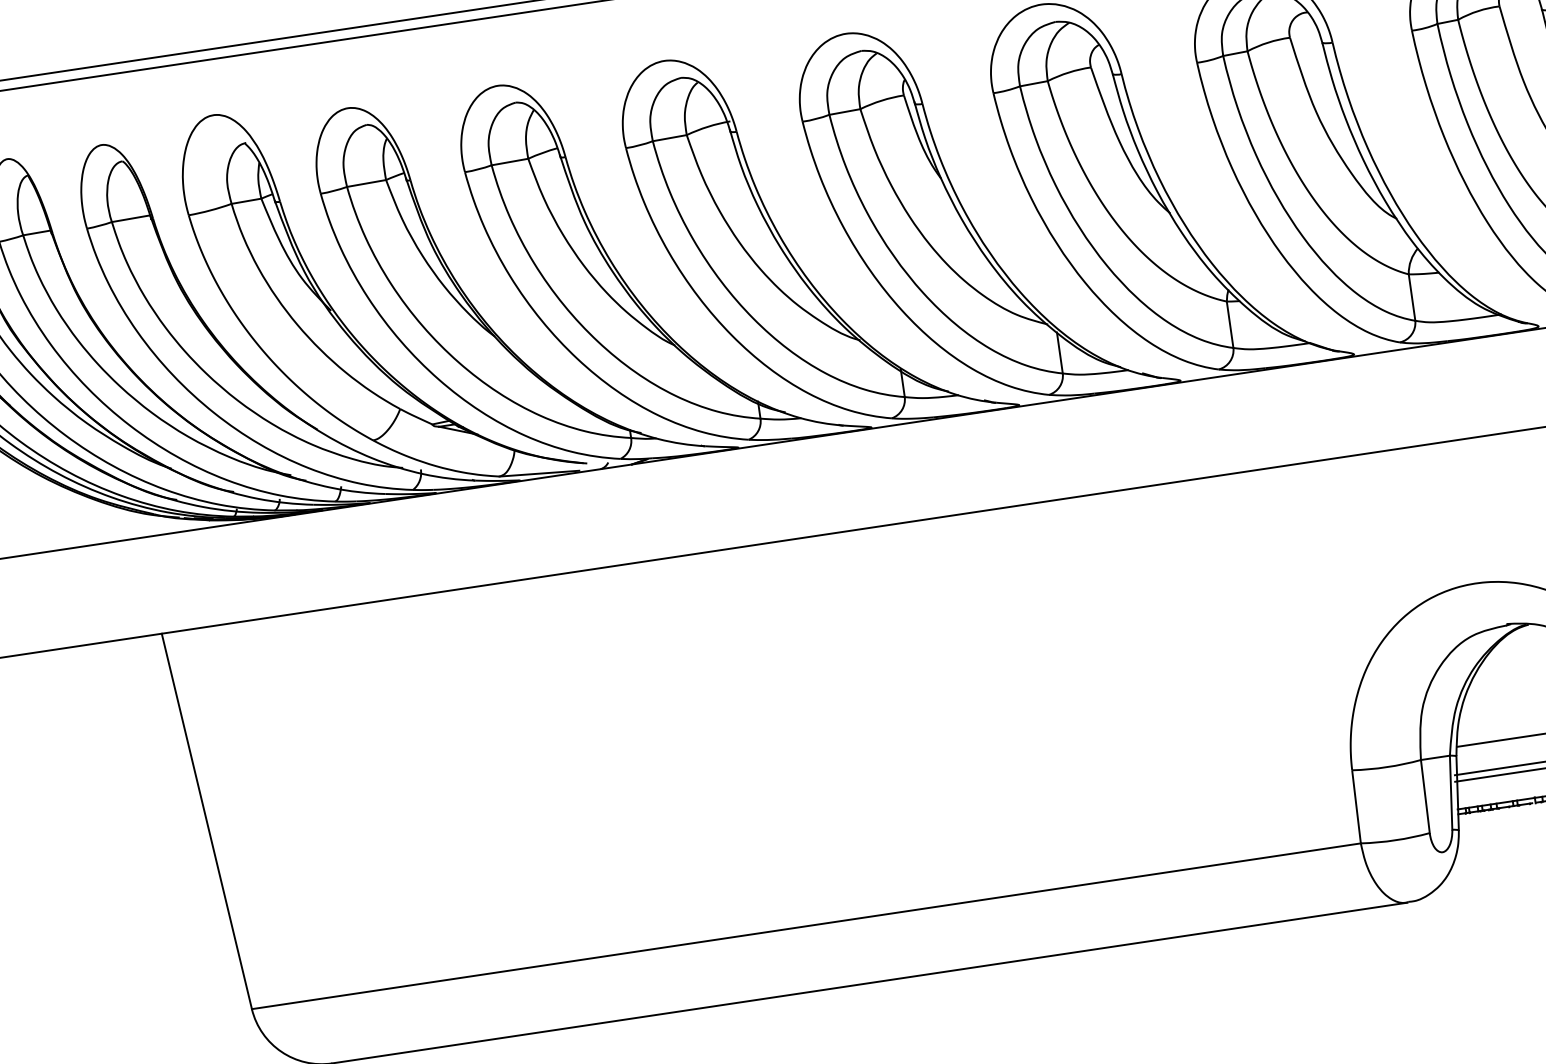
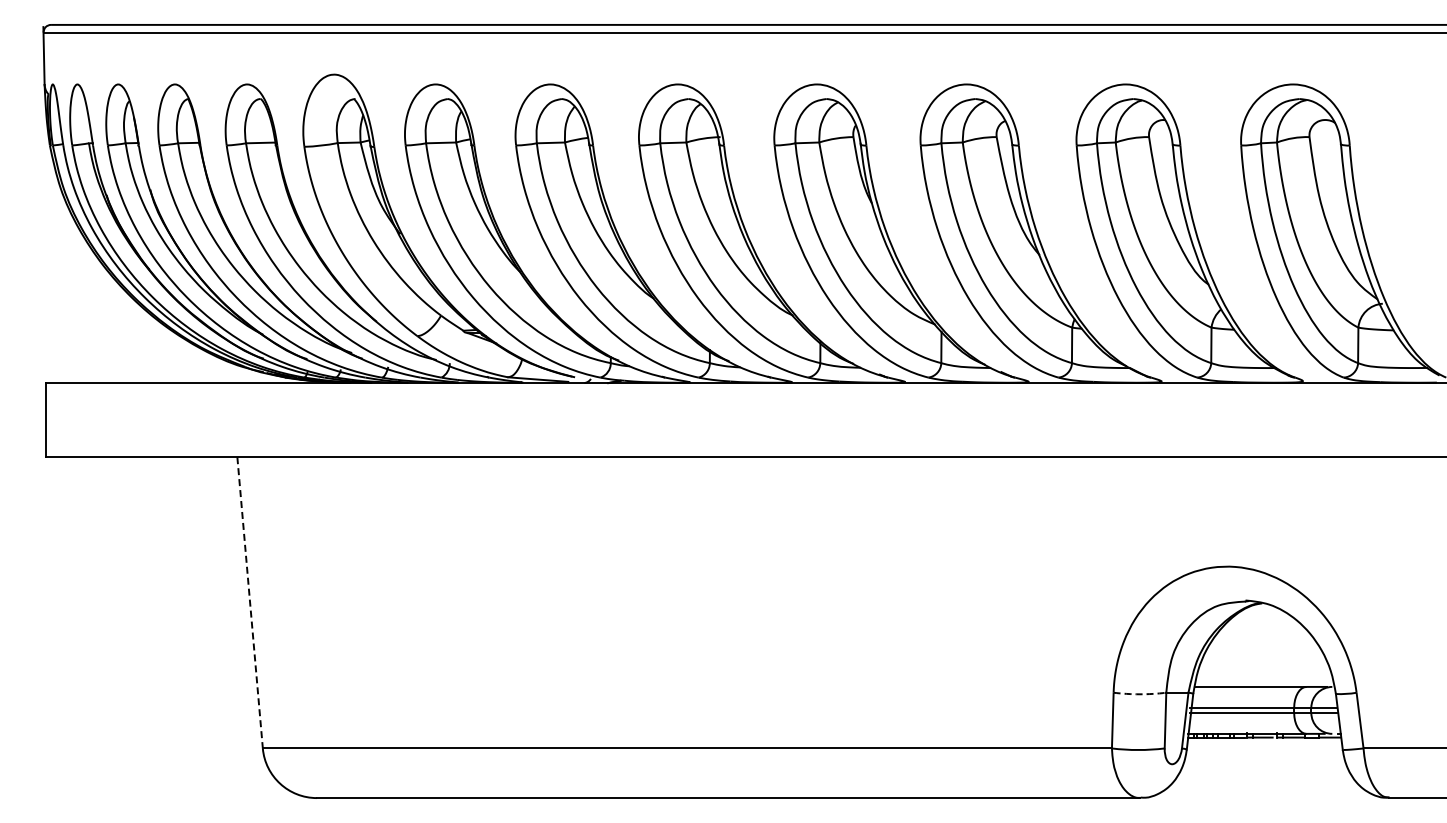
arc: (1386, 767) -> (1139, 694), solid -> dashed
line: (207, 822) -> (250, 603), solid -> dashed

